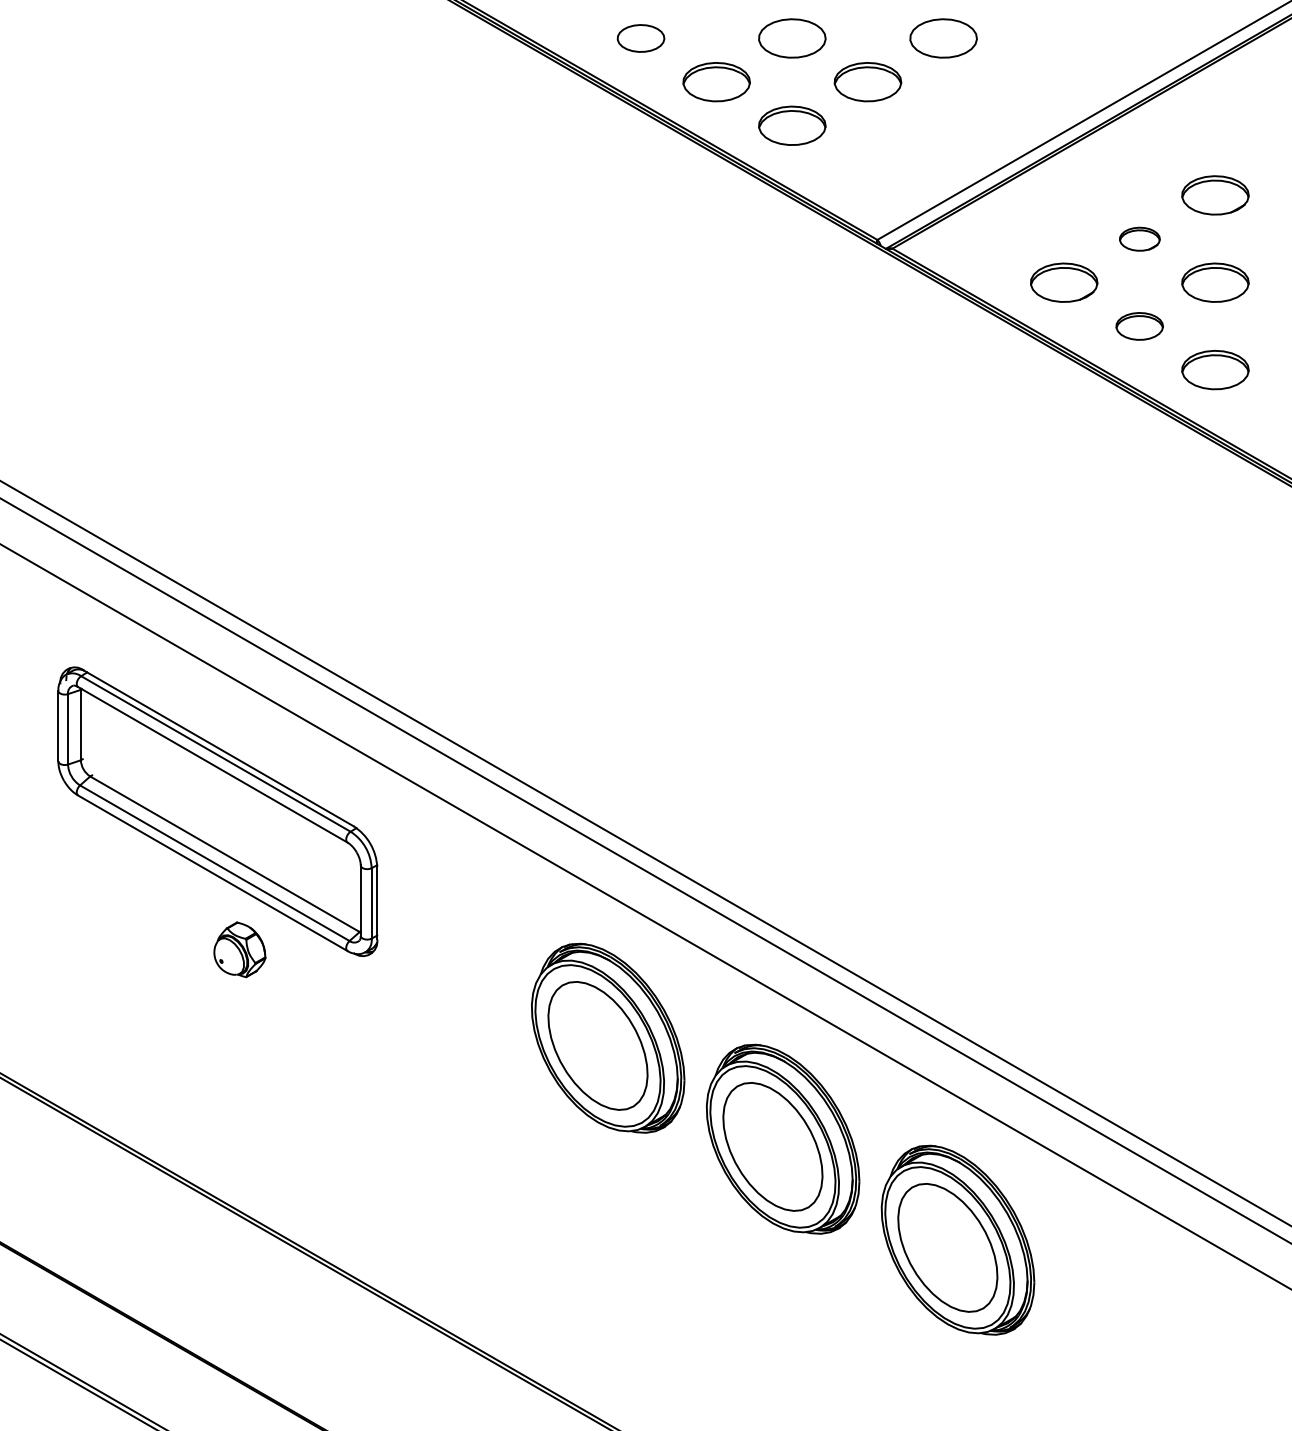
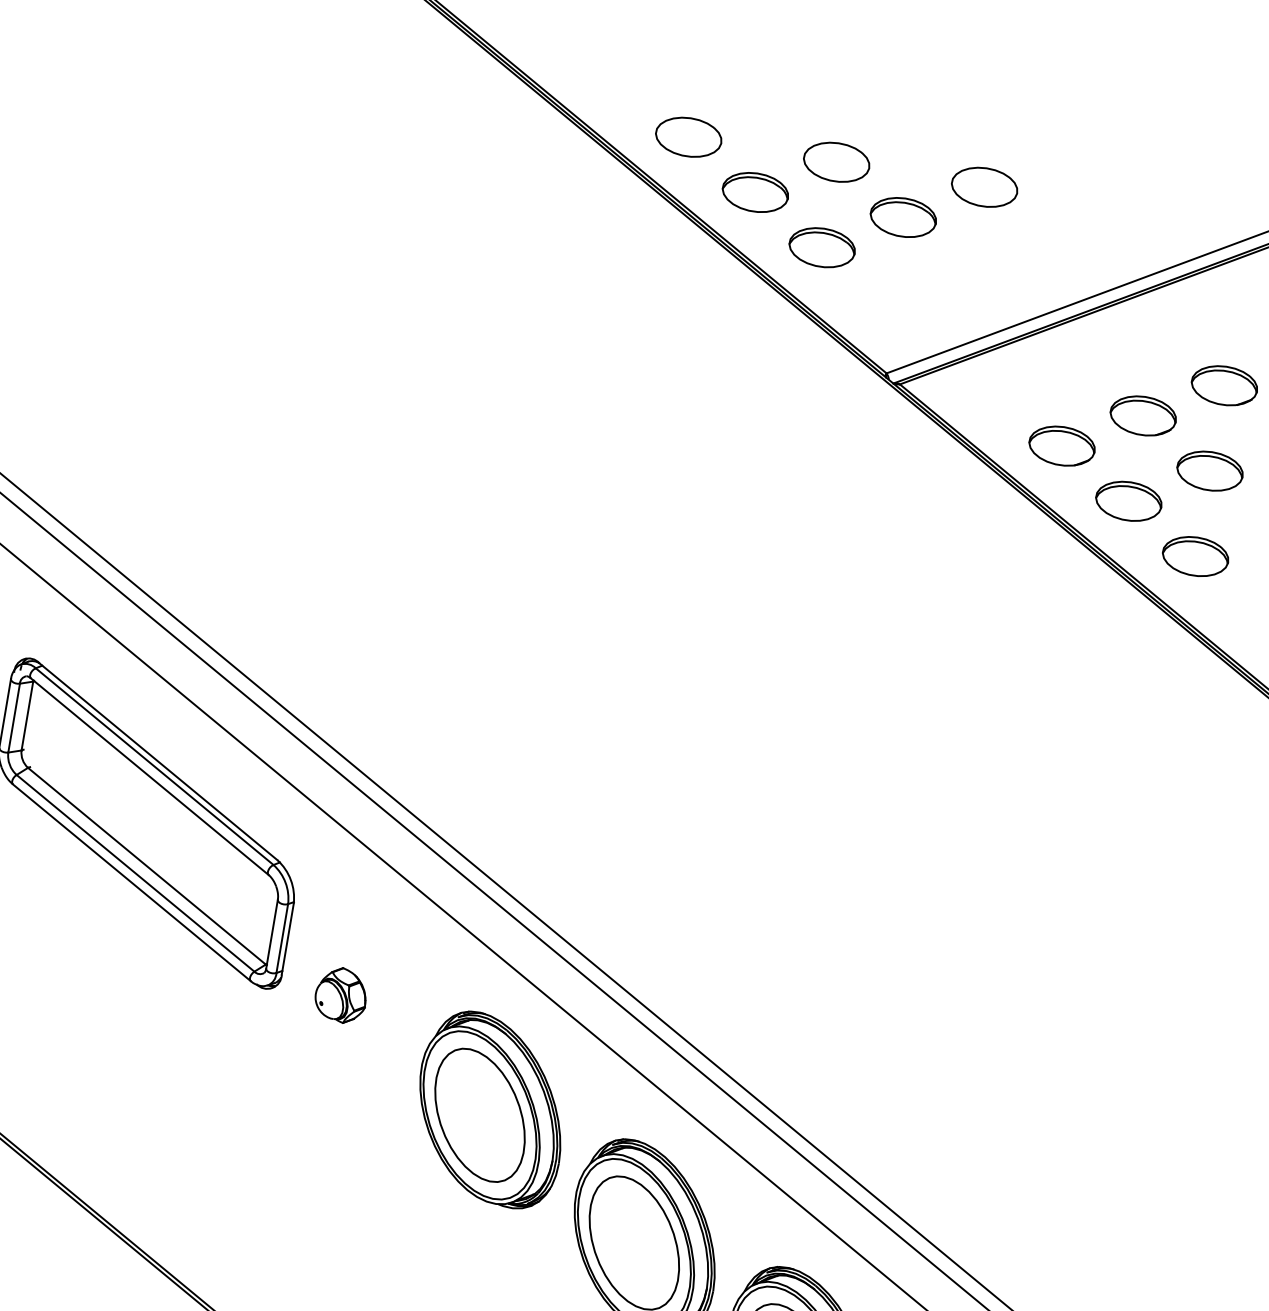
part: (640, 38) -> (688, 137), size x1.43
part: (1139, 239) -> (1142, 416), size x1.67
part: (1139, 326) -> (1128, 501), size x1.43
part: (239, 949) -> (340, 994), moved

